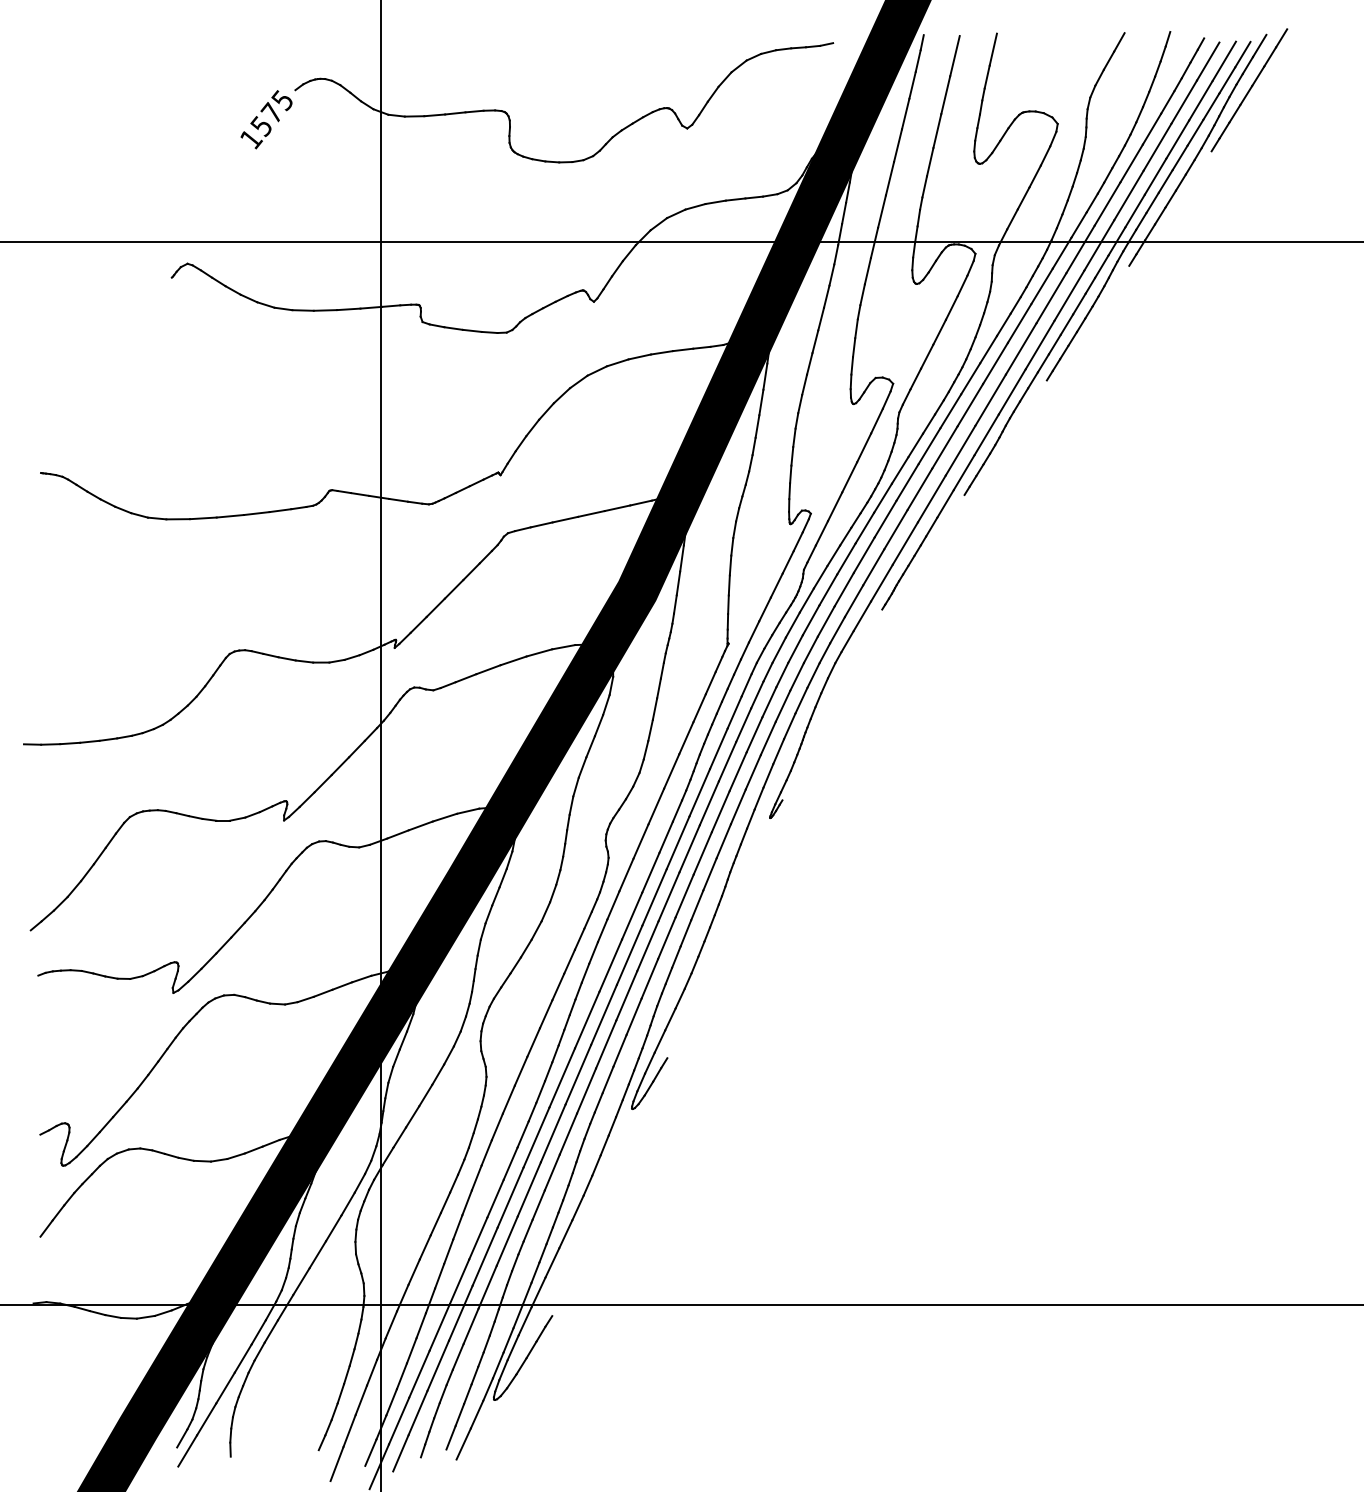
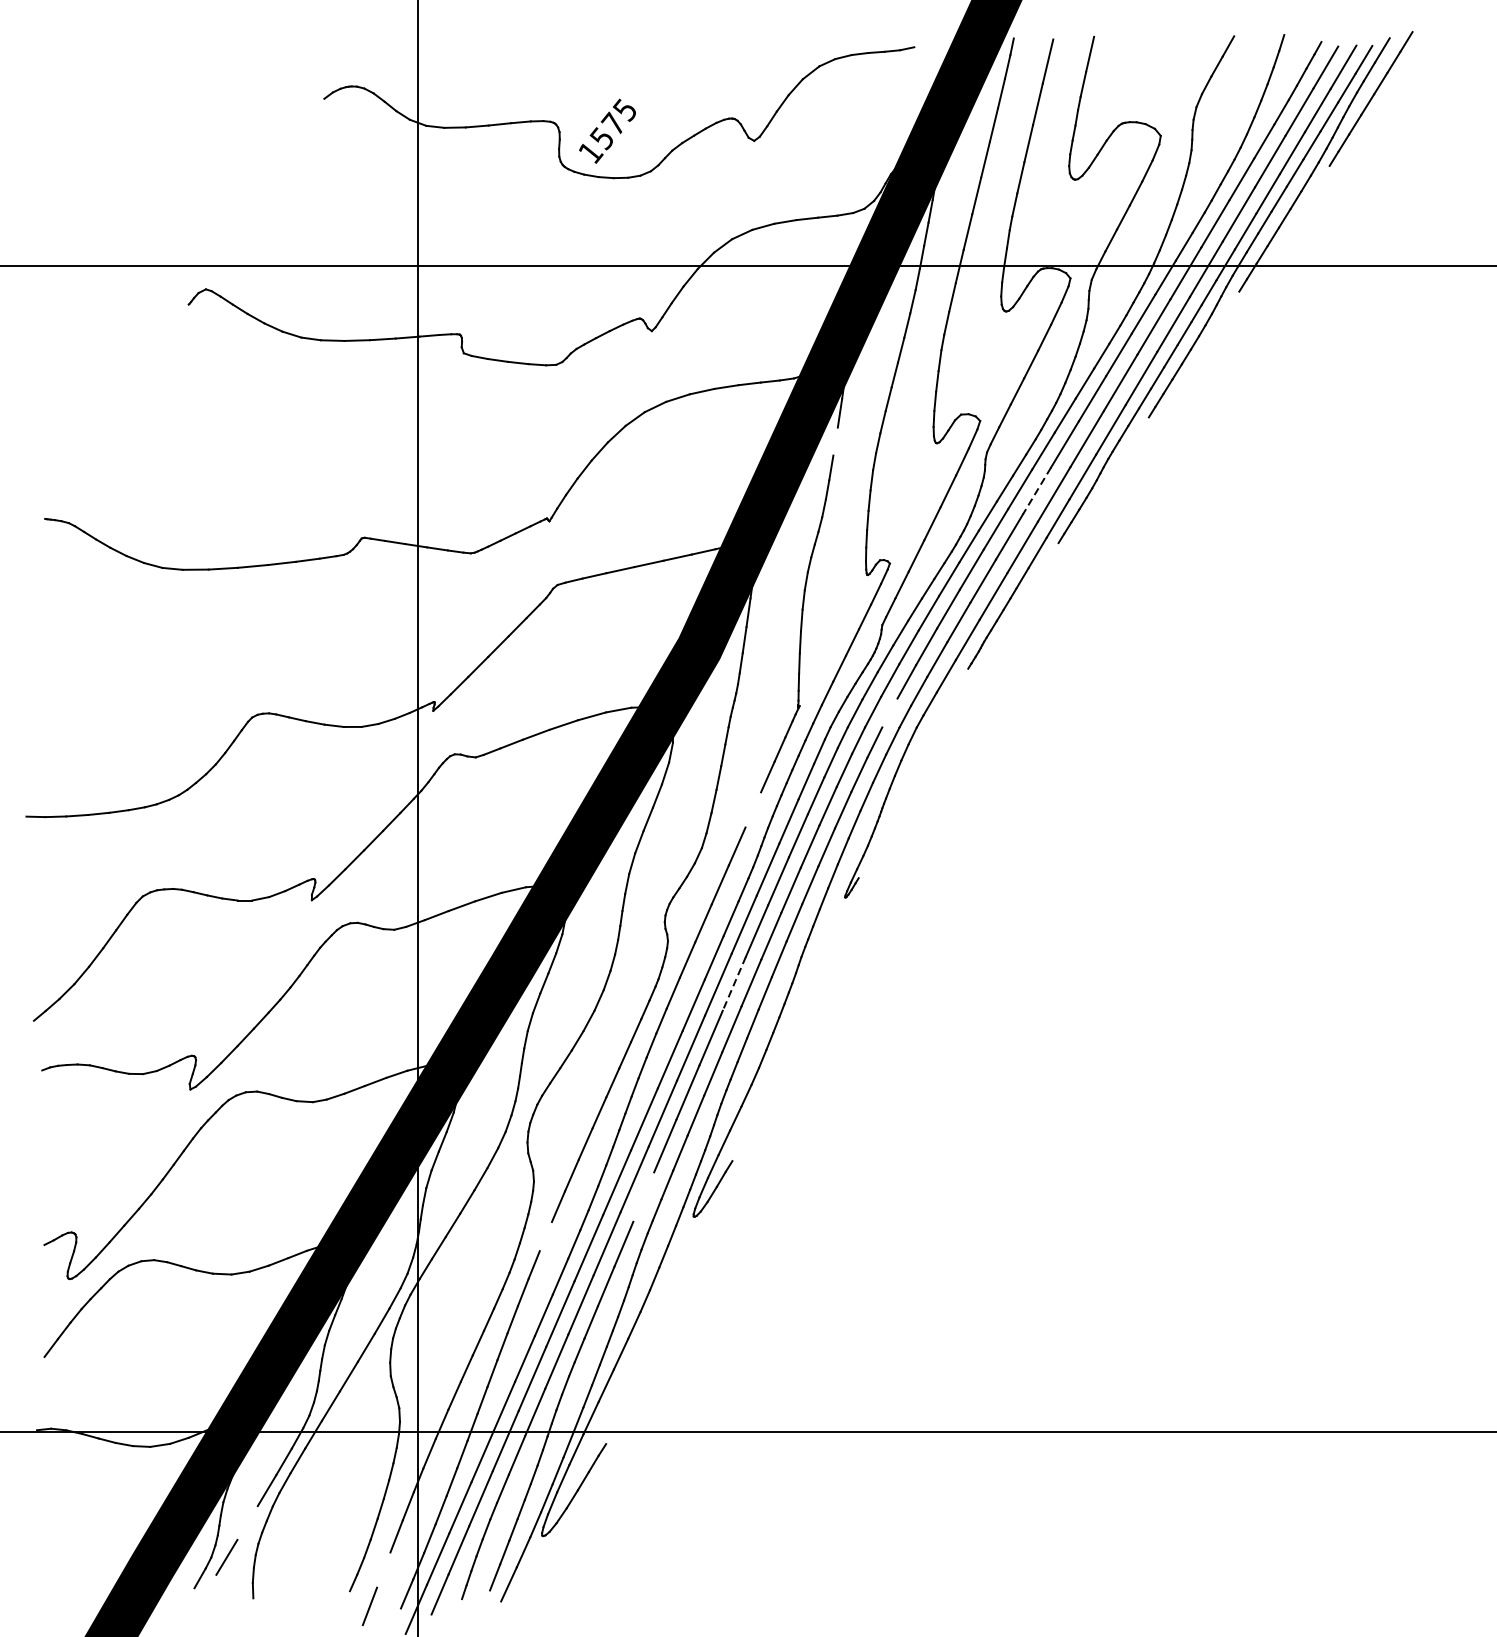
text: (266, 119) -> (607, 131), moved
line: (761, 402) -> (835, 441), removed
line: (944, 447) -> (1036, 490), solid -> dashed
line: (810, 649) -> (889, 712), removed
line: (686, 738) -> (753, 810), removed
line: (669, 896) -> (734, 983), solid -> dashed
line: (586, 1090) -> (643, 1196), removed
line: (496, 1126) -> (544, 1236), removed
line: (225, 1387) -> (247, 1522), removed
line: (349, 1430) -> (383, 1569), removed
line: (187, 1450) -> (205, 1591), removed

